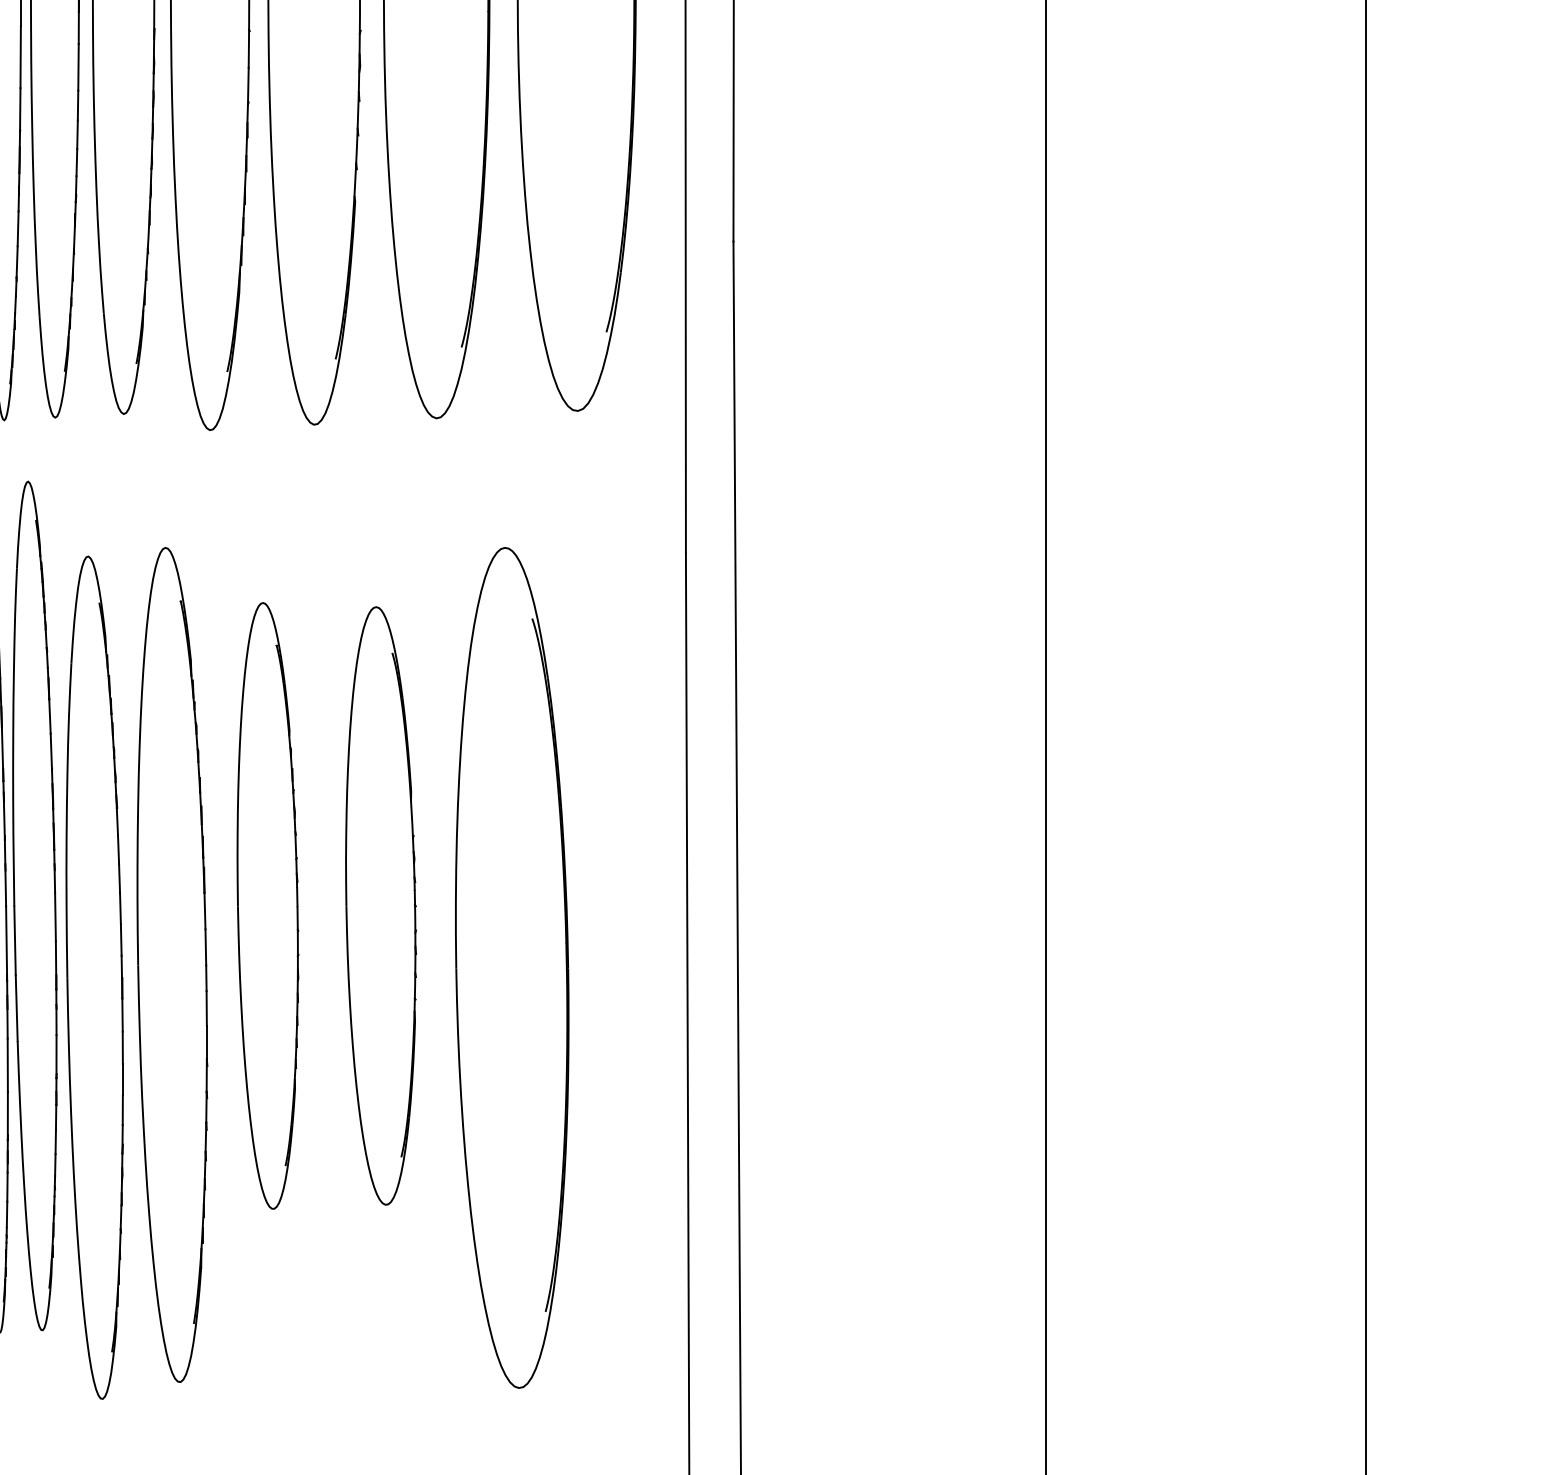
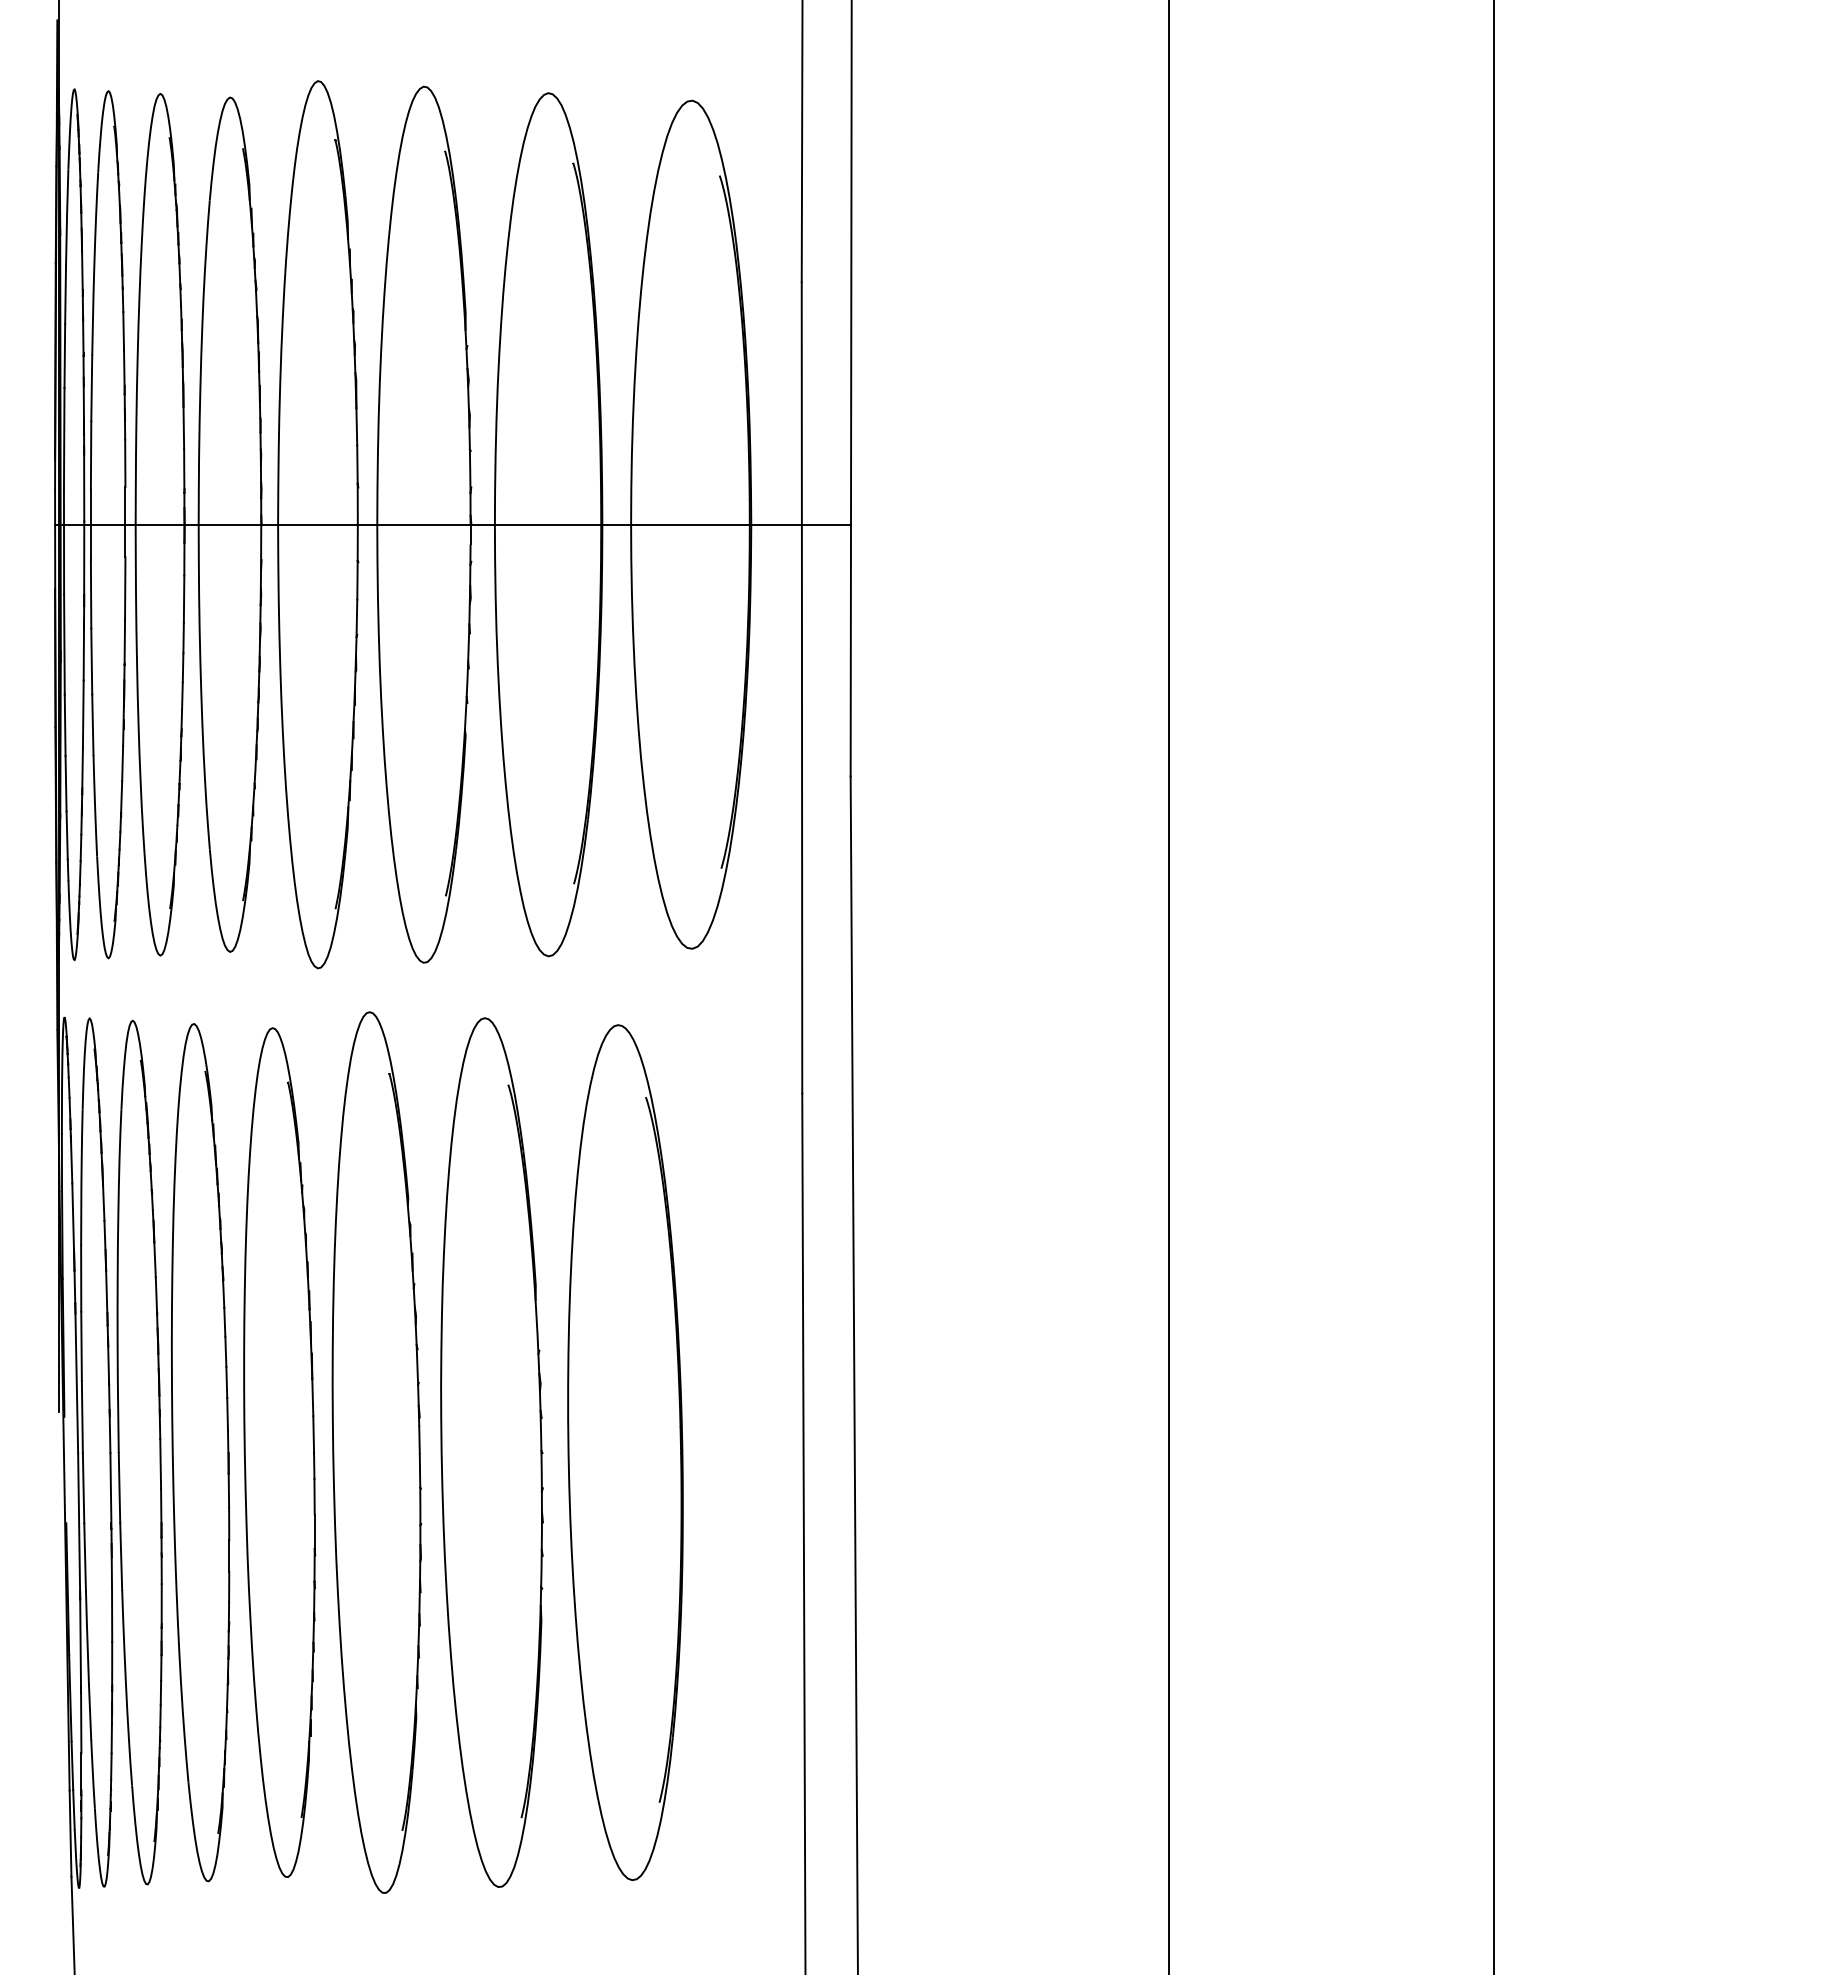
part: (267, 905) -> (376, 1452), size x1.43
part: (380, 905) -> (491, 1452), size x1.43
part: (172, 964) -> (279, 1452), moved
part: (512, 967) -> (625, 1452), moved
part: (94, 977) -> (200, 1452), moved

